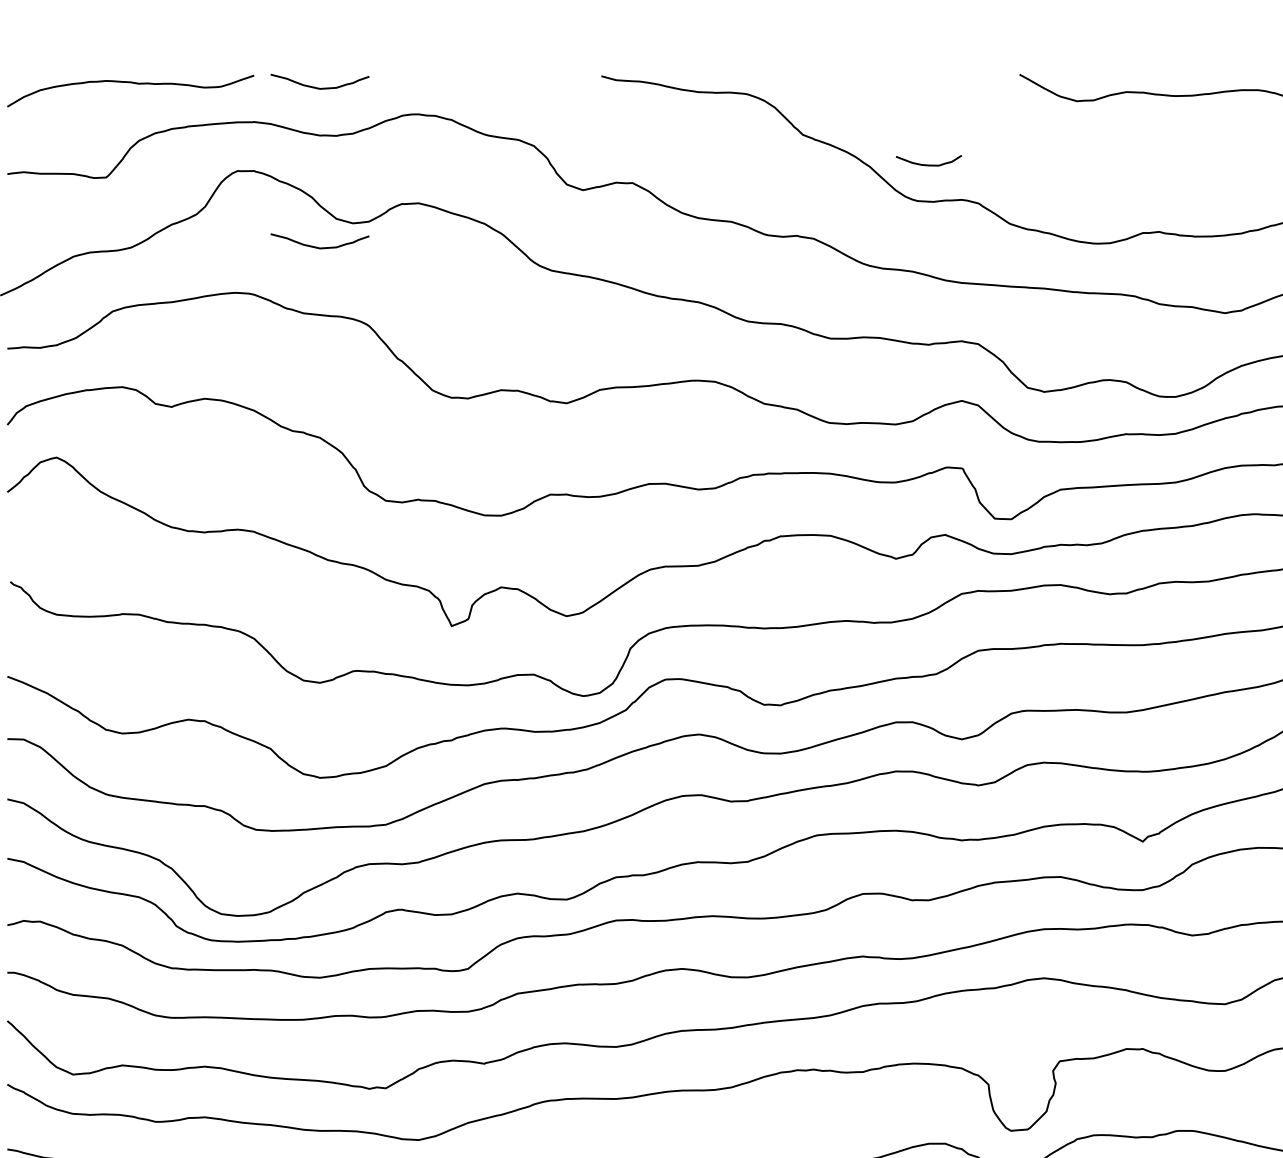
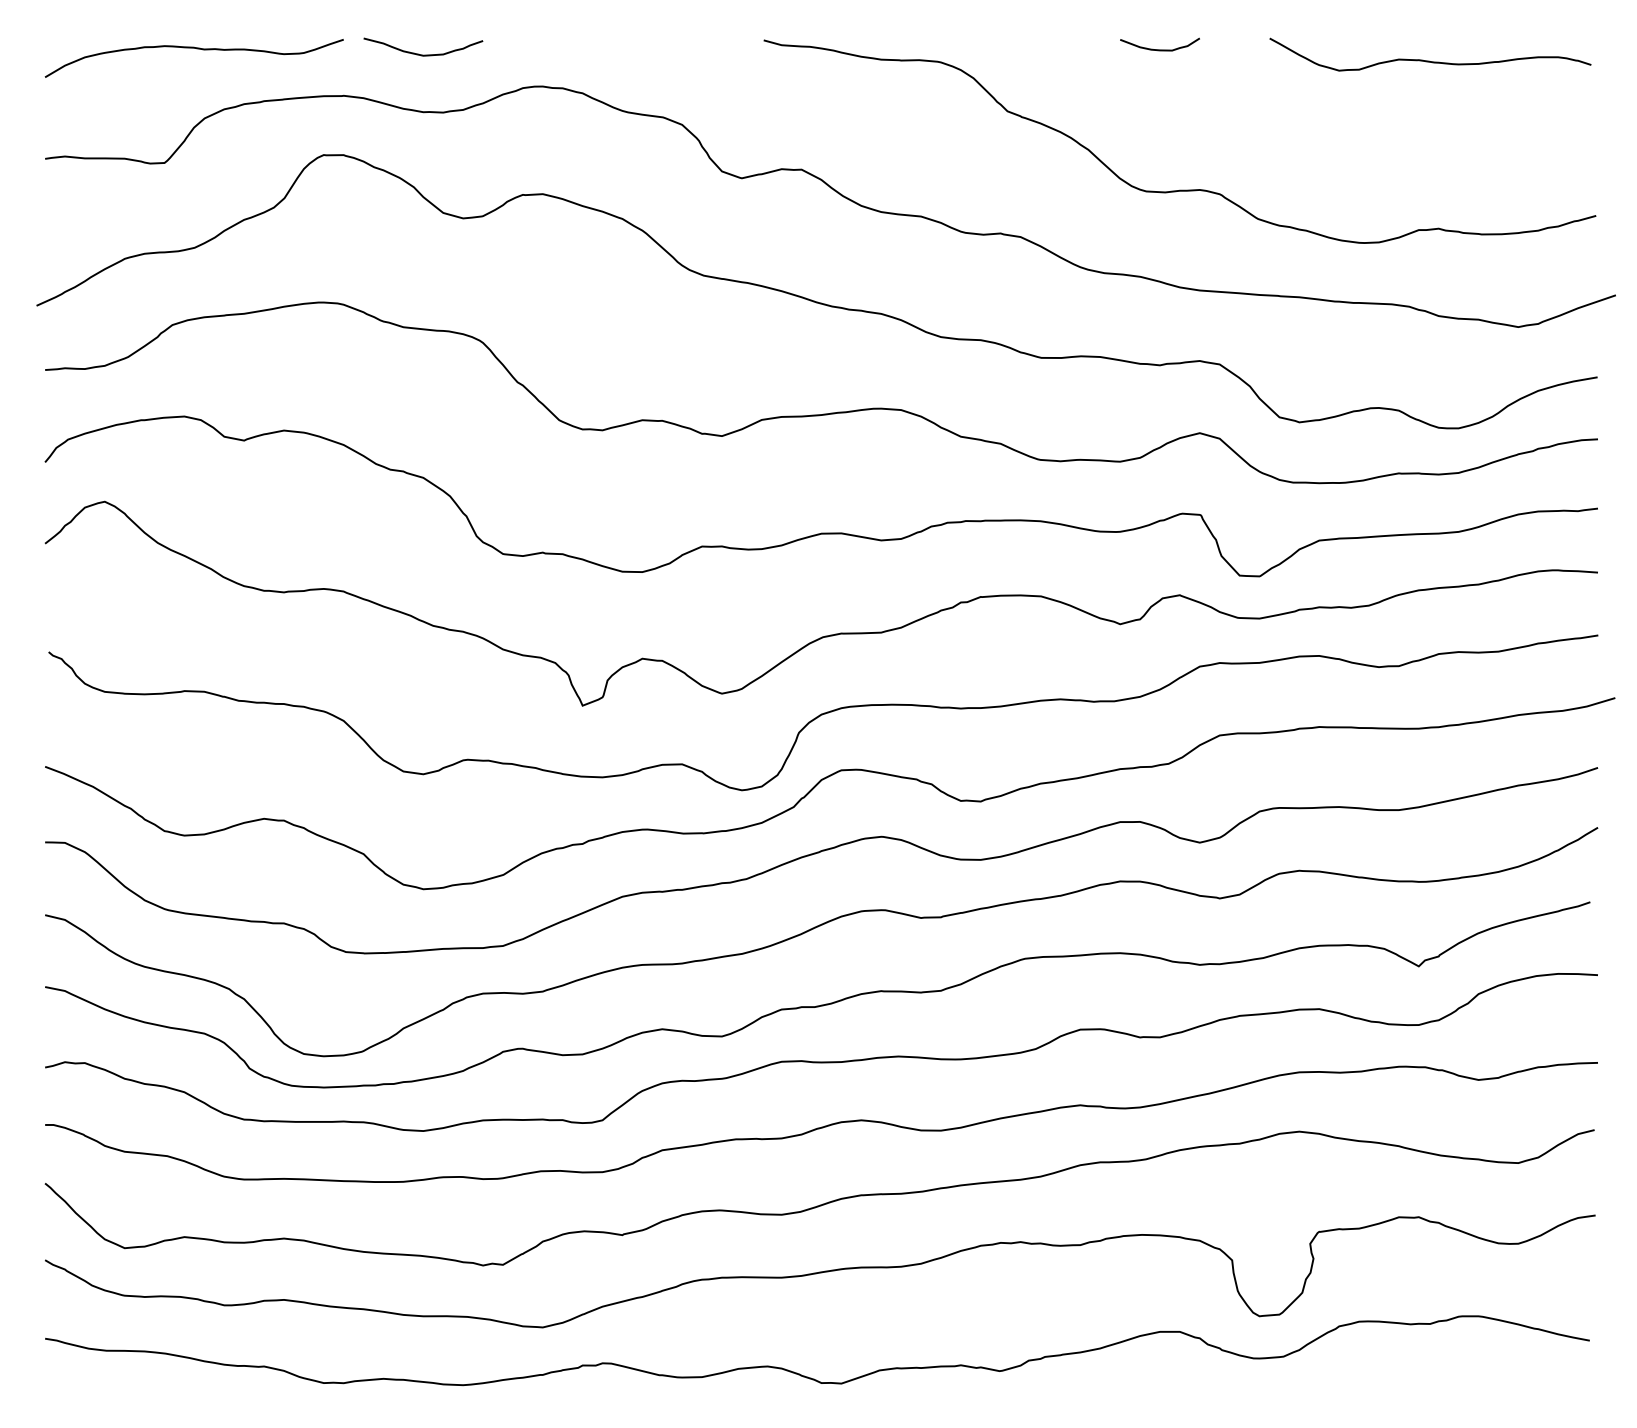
curve: (928, 164) -> (1159, 49), moved
curve: (320, 247) -> (423, 247), removed

